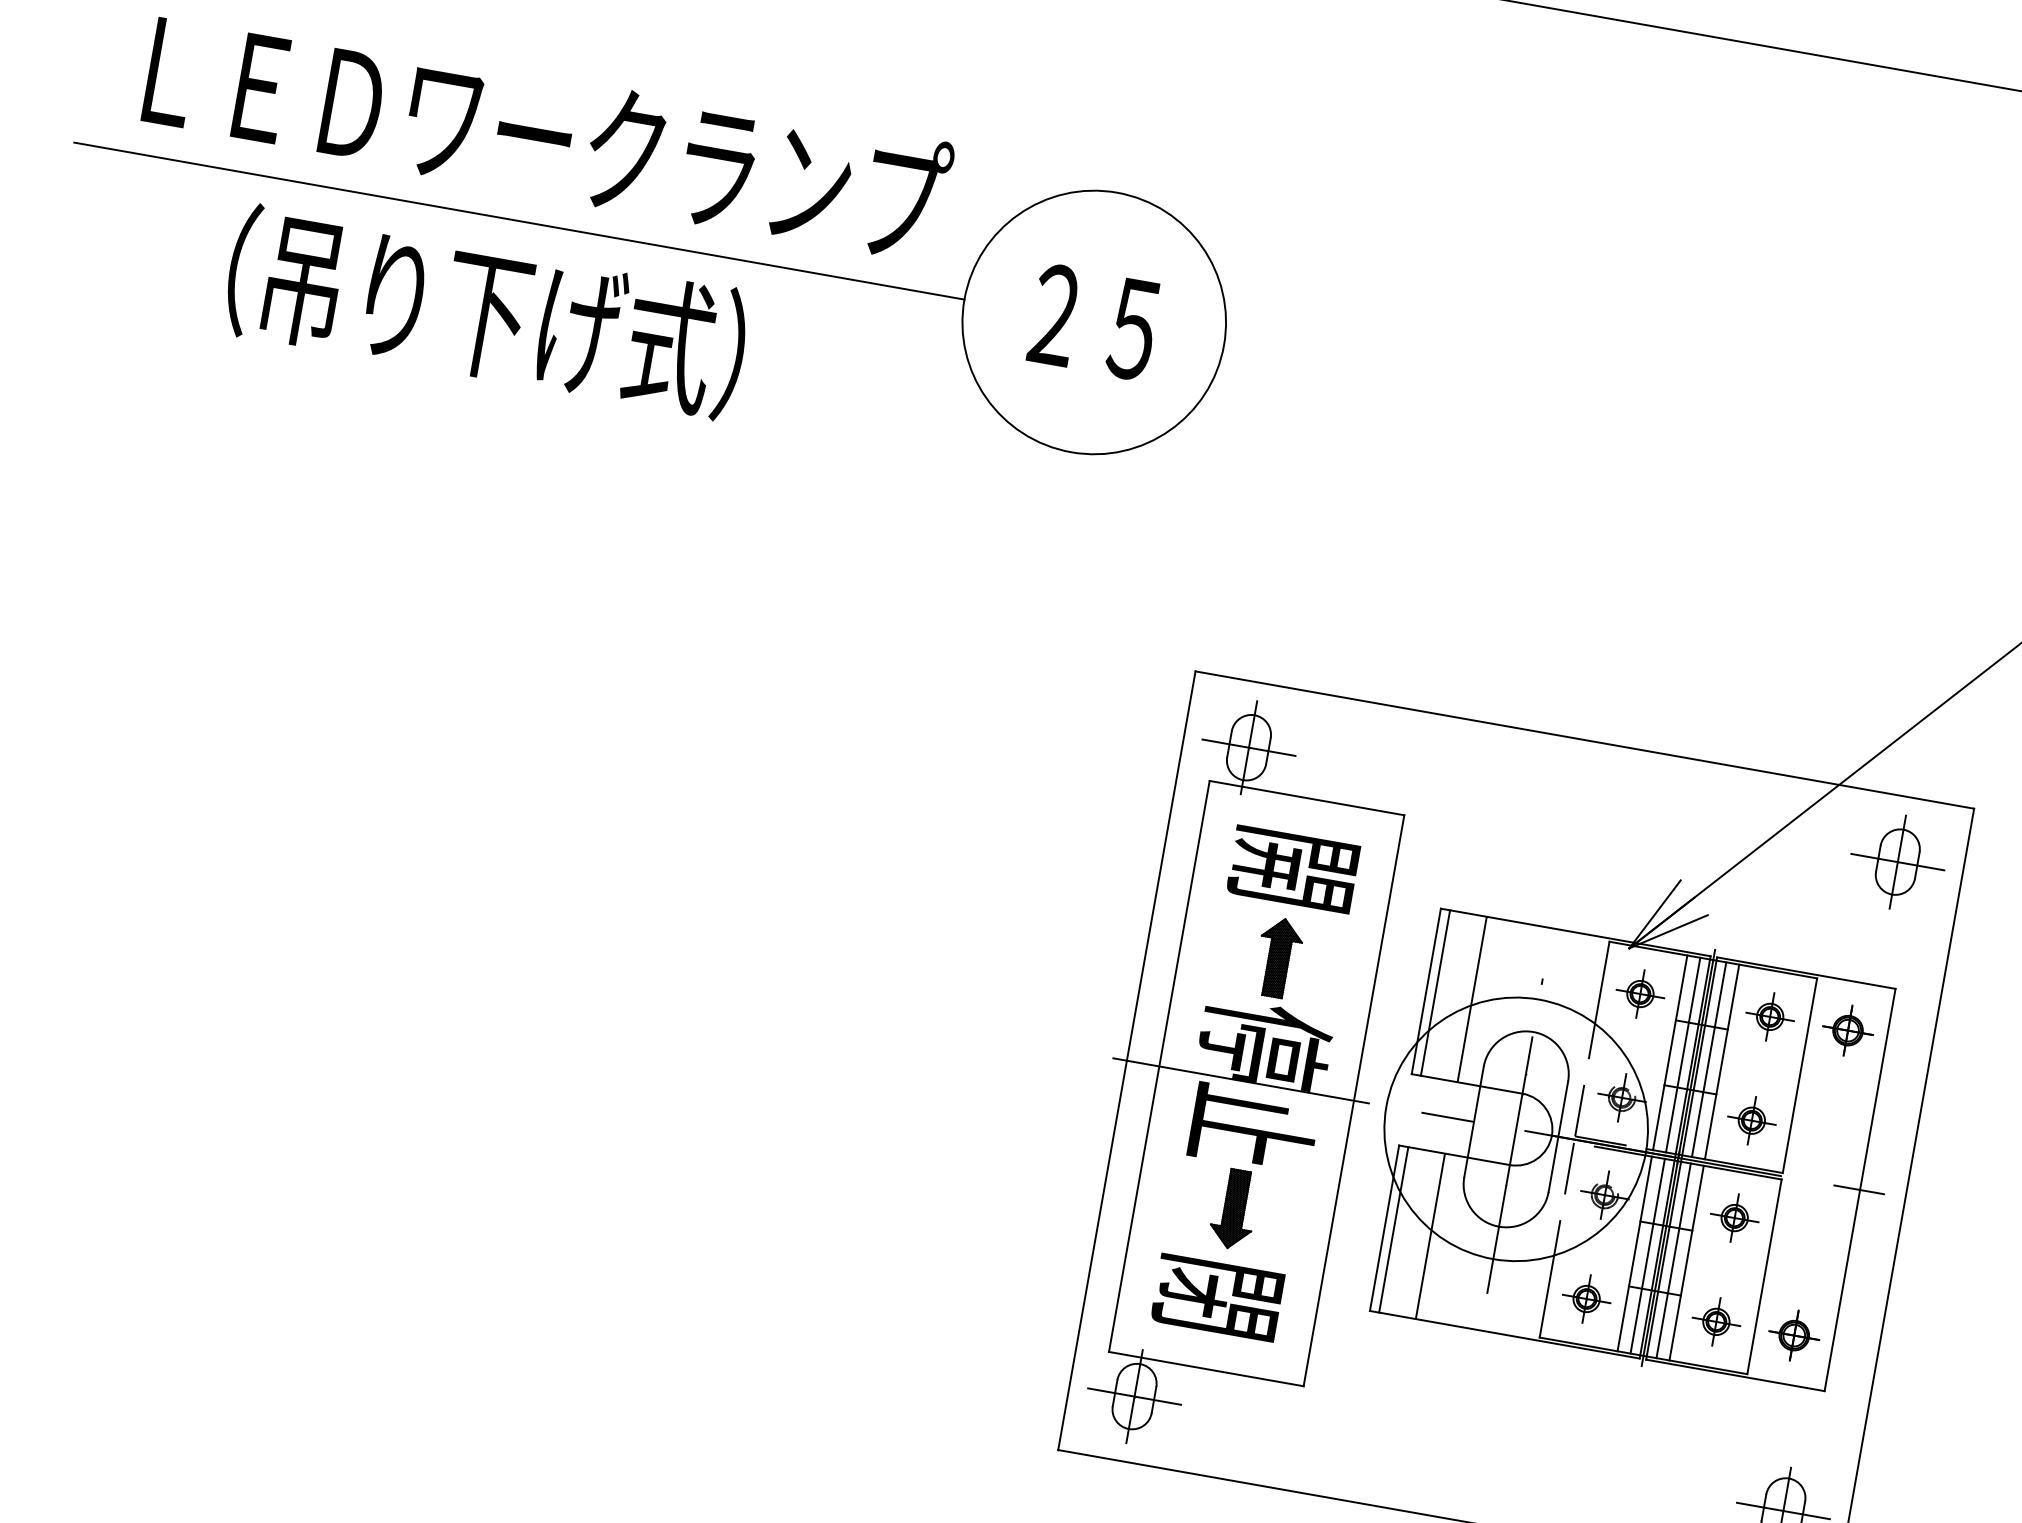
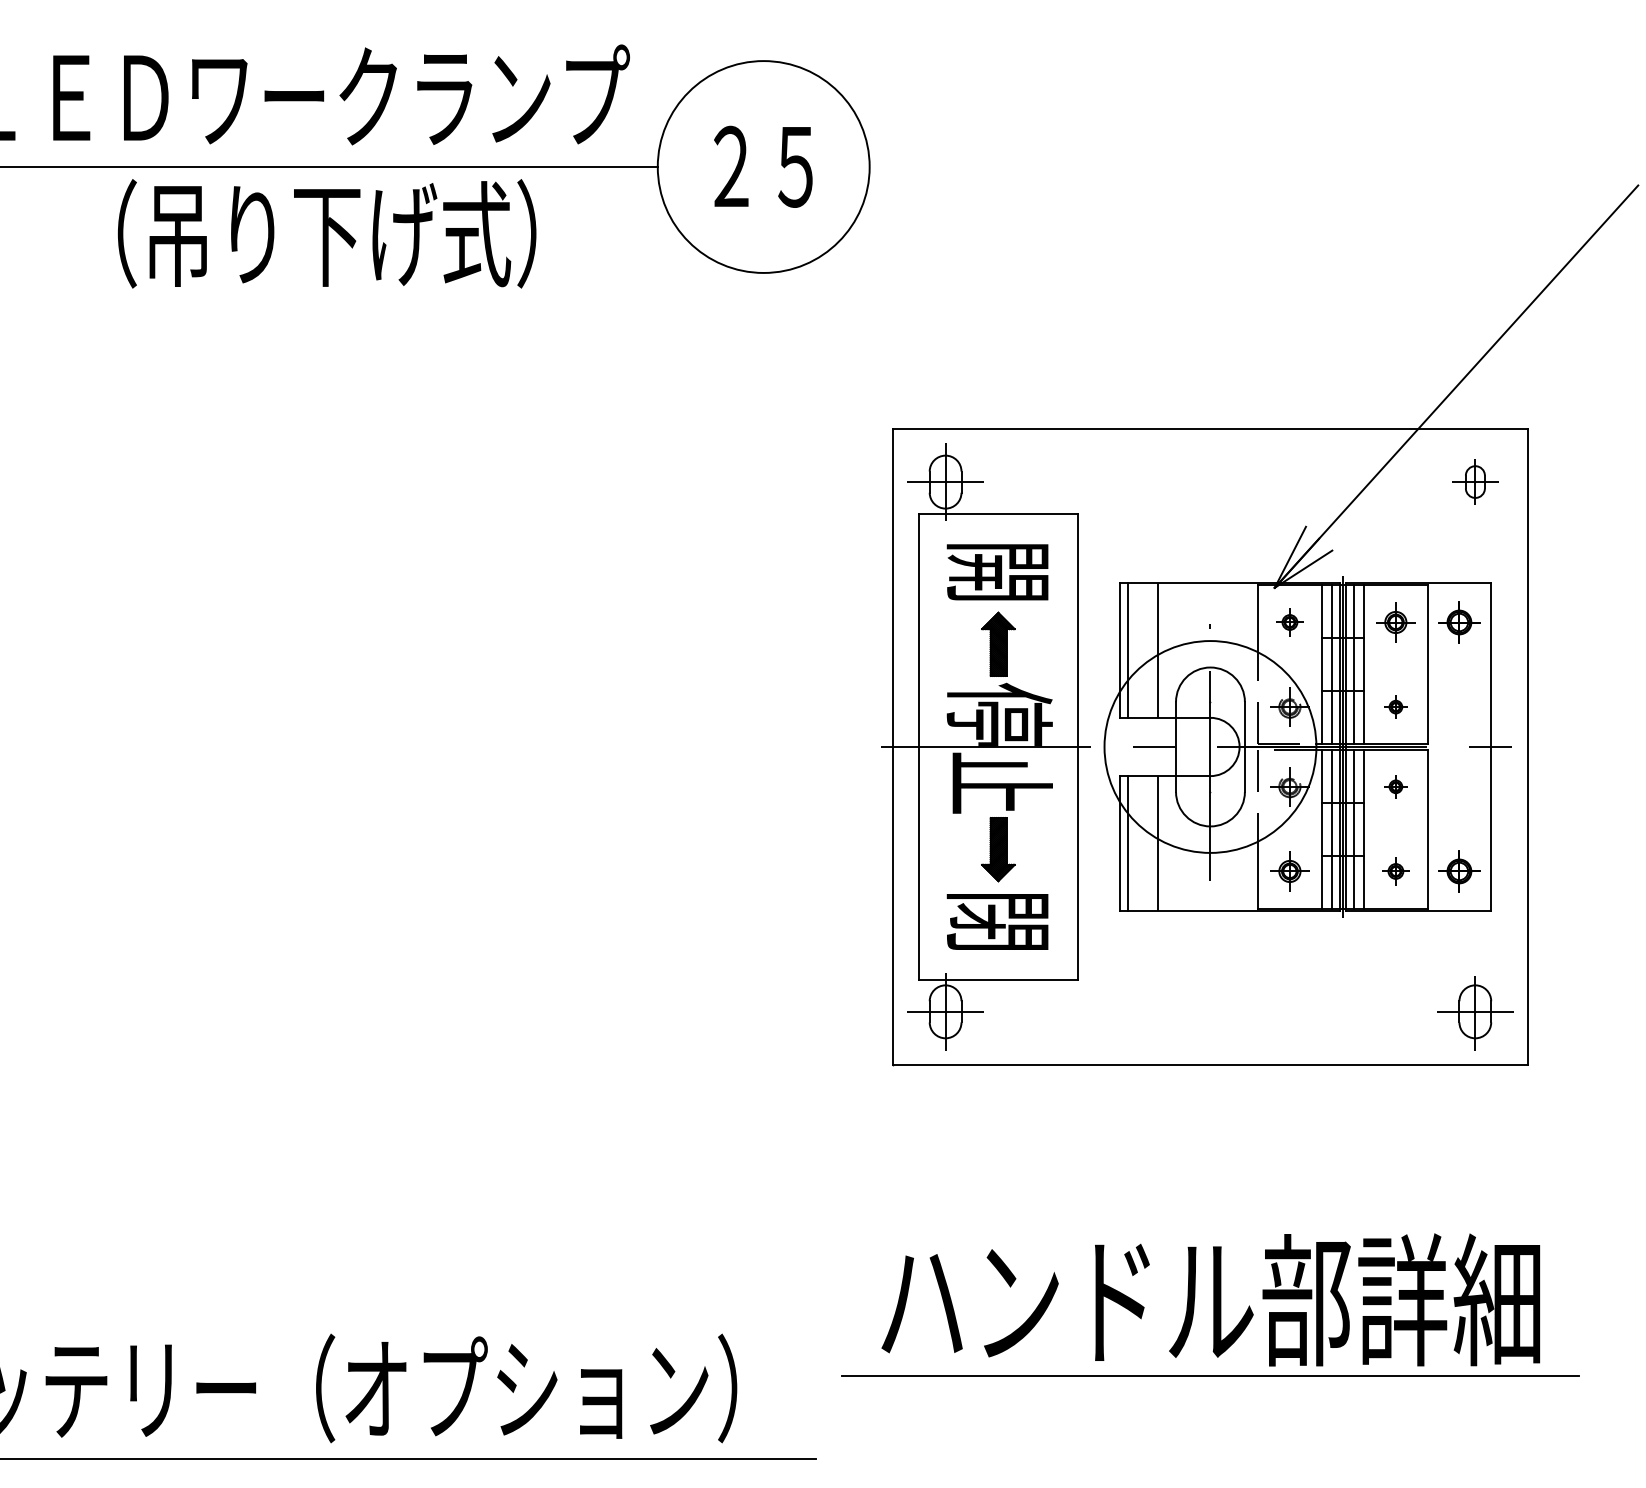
text: (485, 311) -> (326, 233), moved
part: (1898, 861) -> (1475, 481), size x0.6
part: (1639, 993) -> (1289, 622), size x0.7
part: (1751, 1119) -> (1395, 706), size x0.6
part: (1734, 1217) -> (1395, 786), size x0.6
part: (1715, 1321) -> (1395, 871), size x0.7

